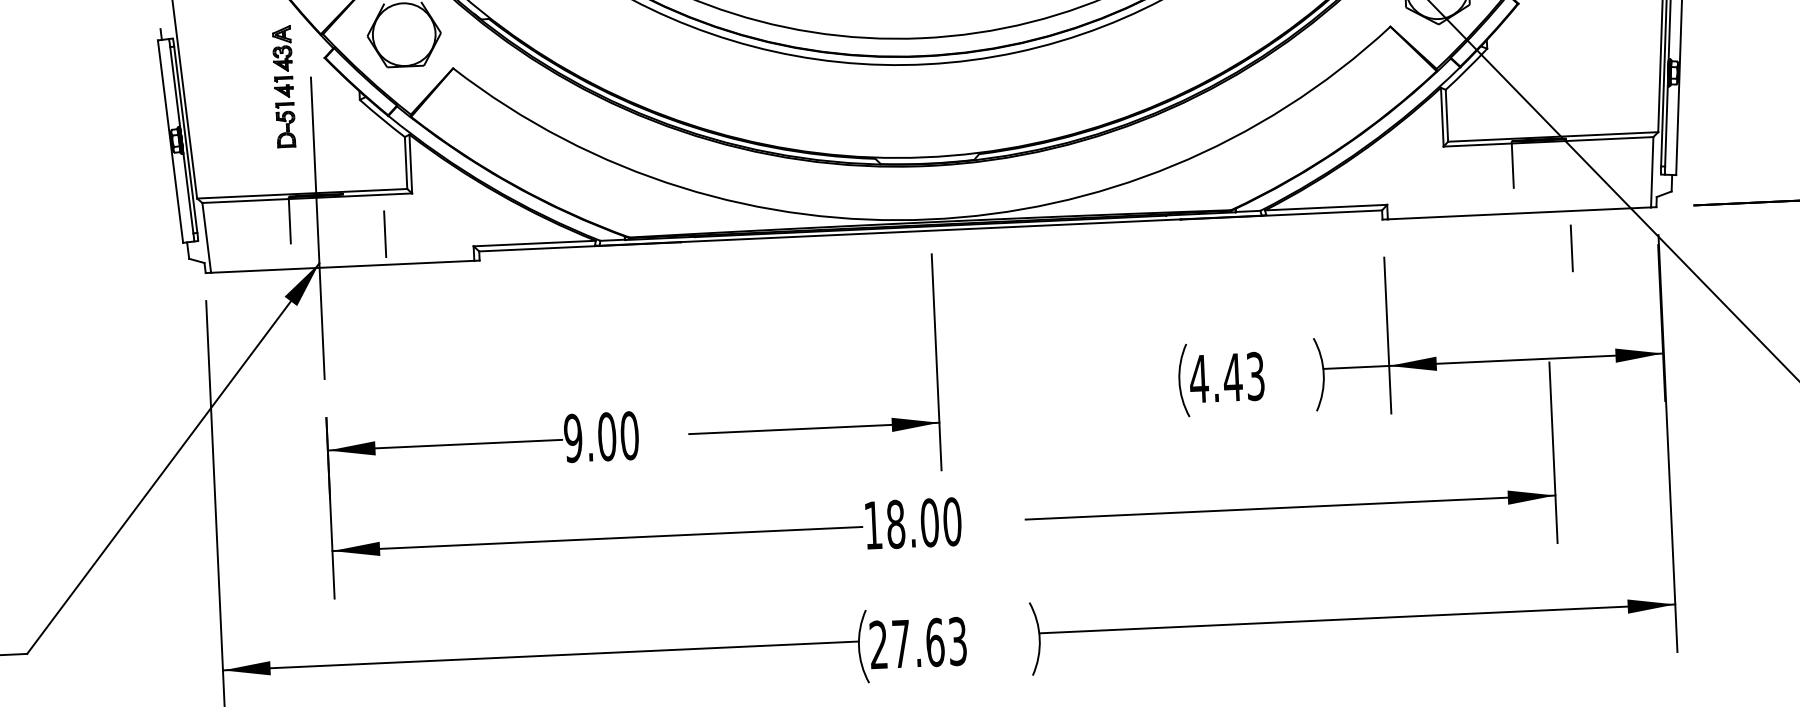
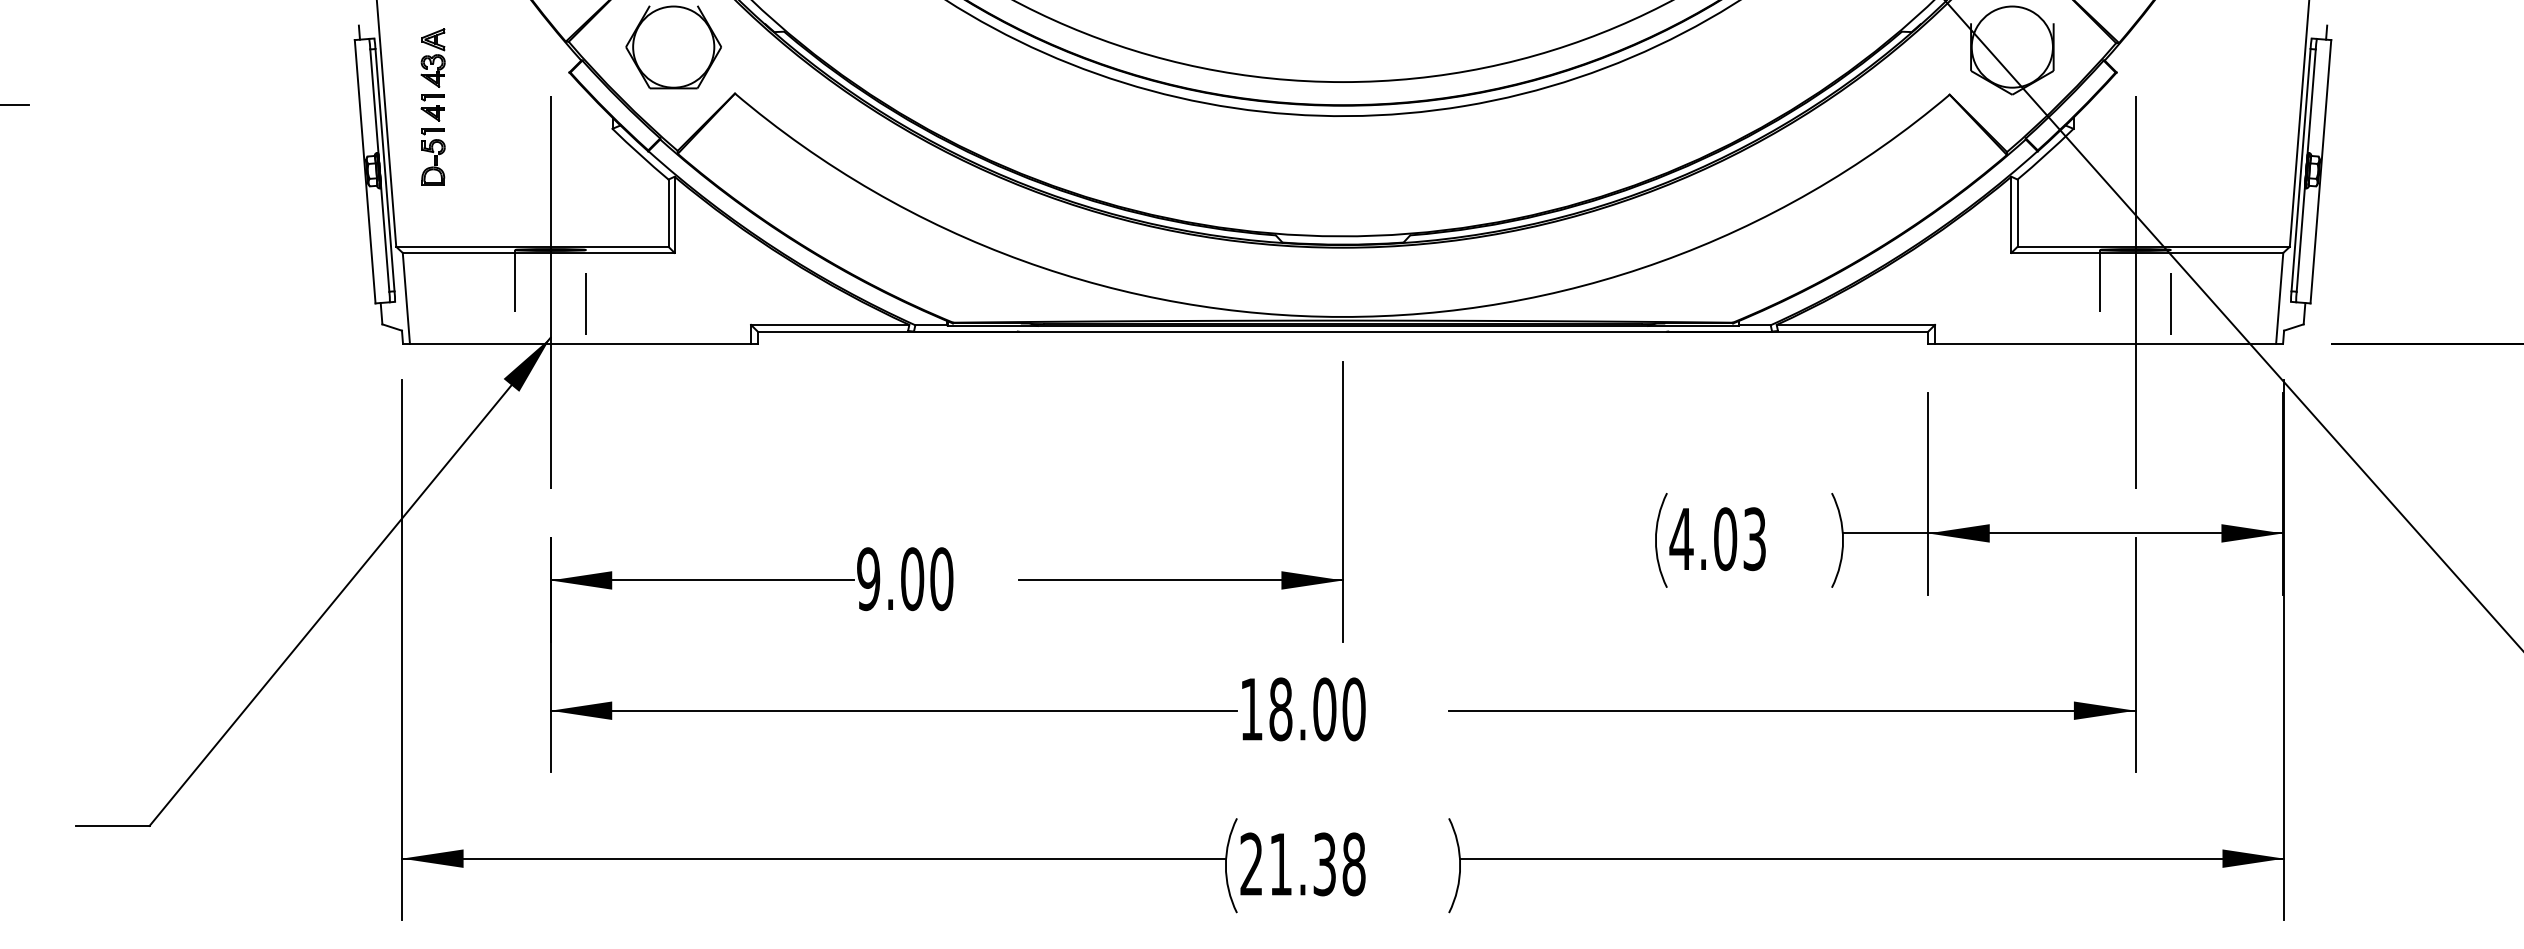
part: (283, 86) -> (432, 106), moved
line: (1540, 172) -> (2135, 292), added
line: (384, 233) -> (585, 303), moved
line: (1571, 247) -> (2170, 303), moved
text: (1233, 377) -> (1725, 539), 4.43 -> 4.03
text: (929, 642) -> (1317, 864), 27.63 -> 21.38

